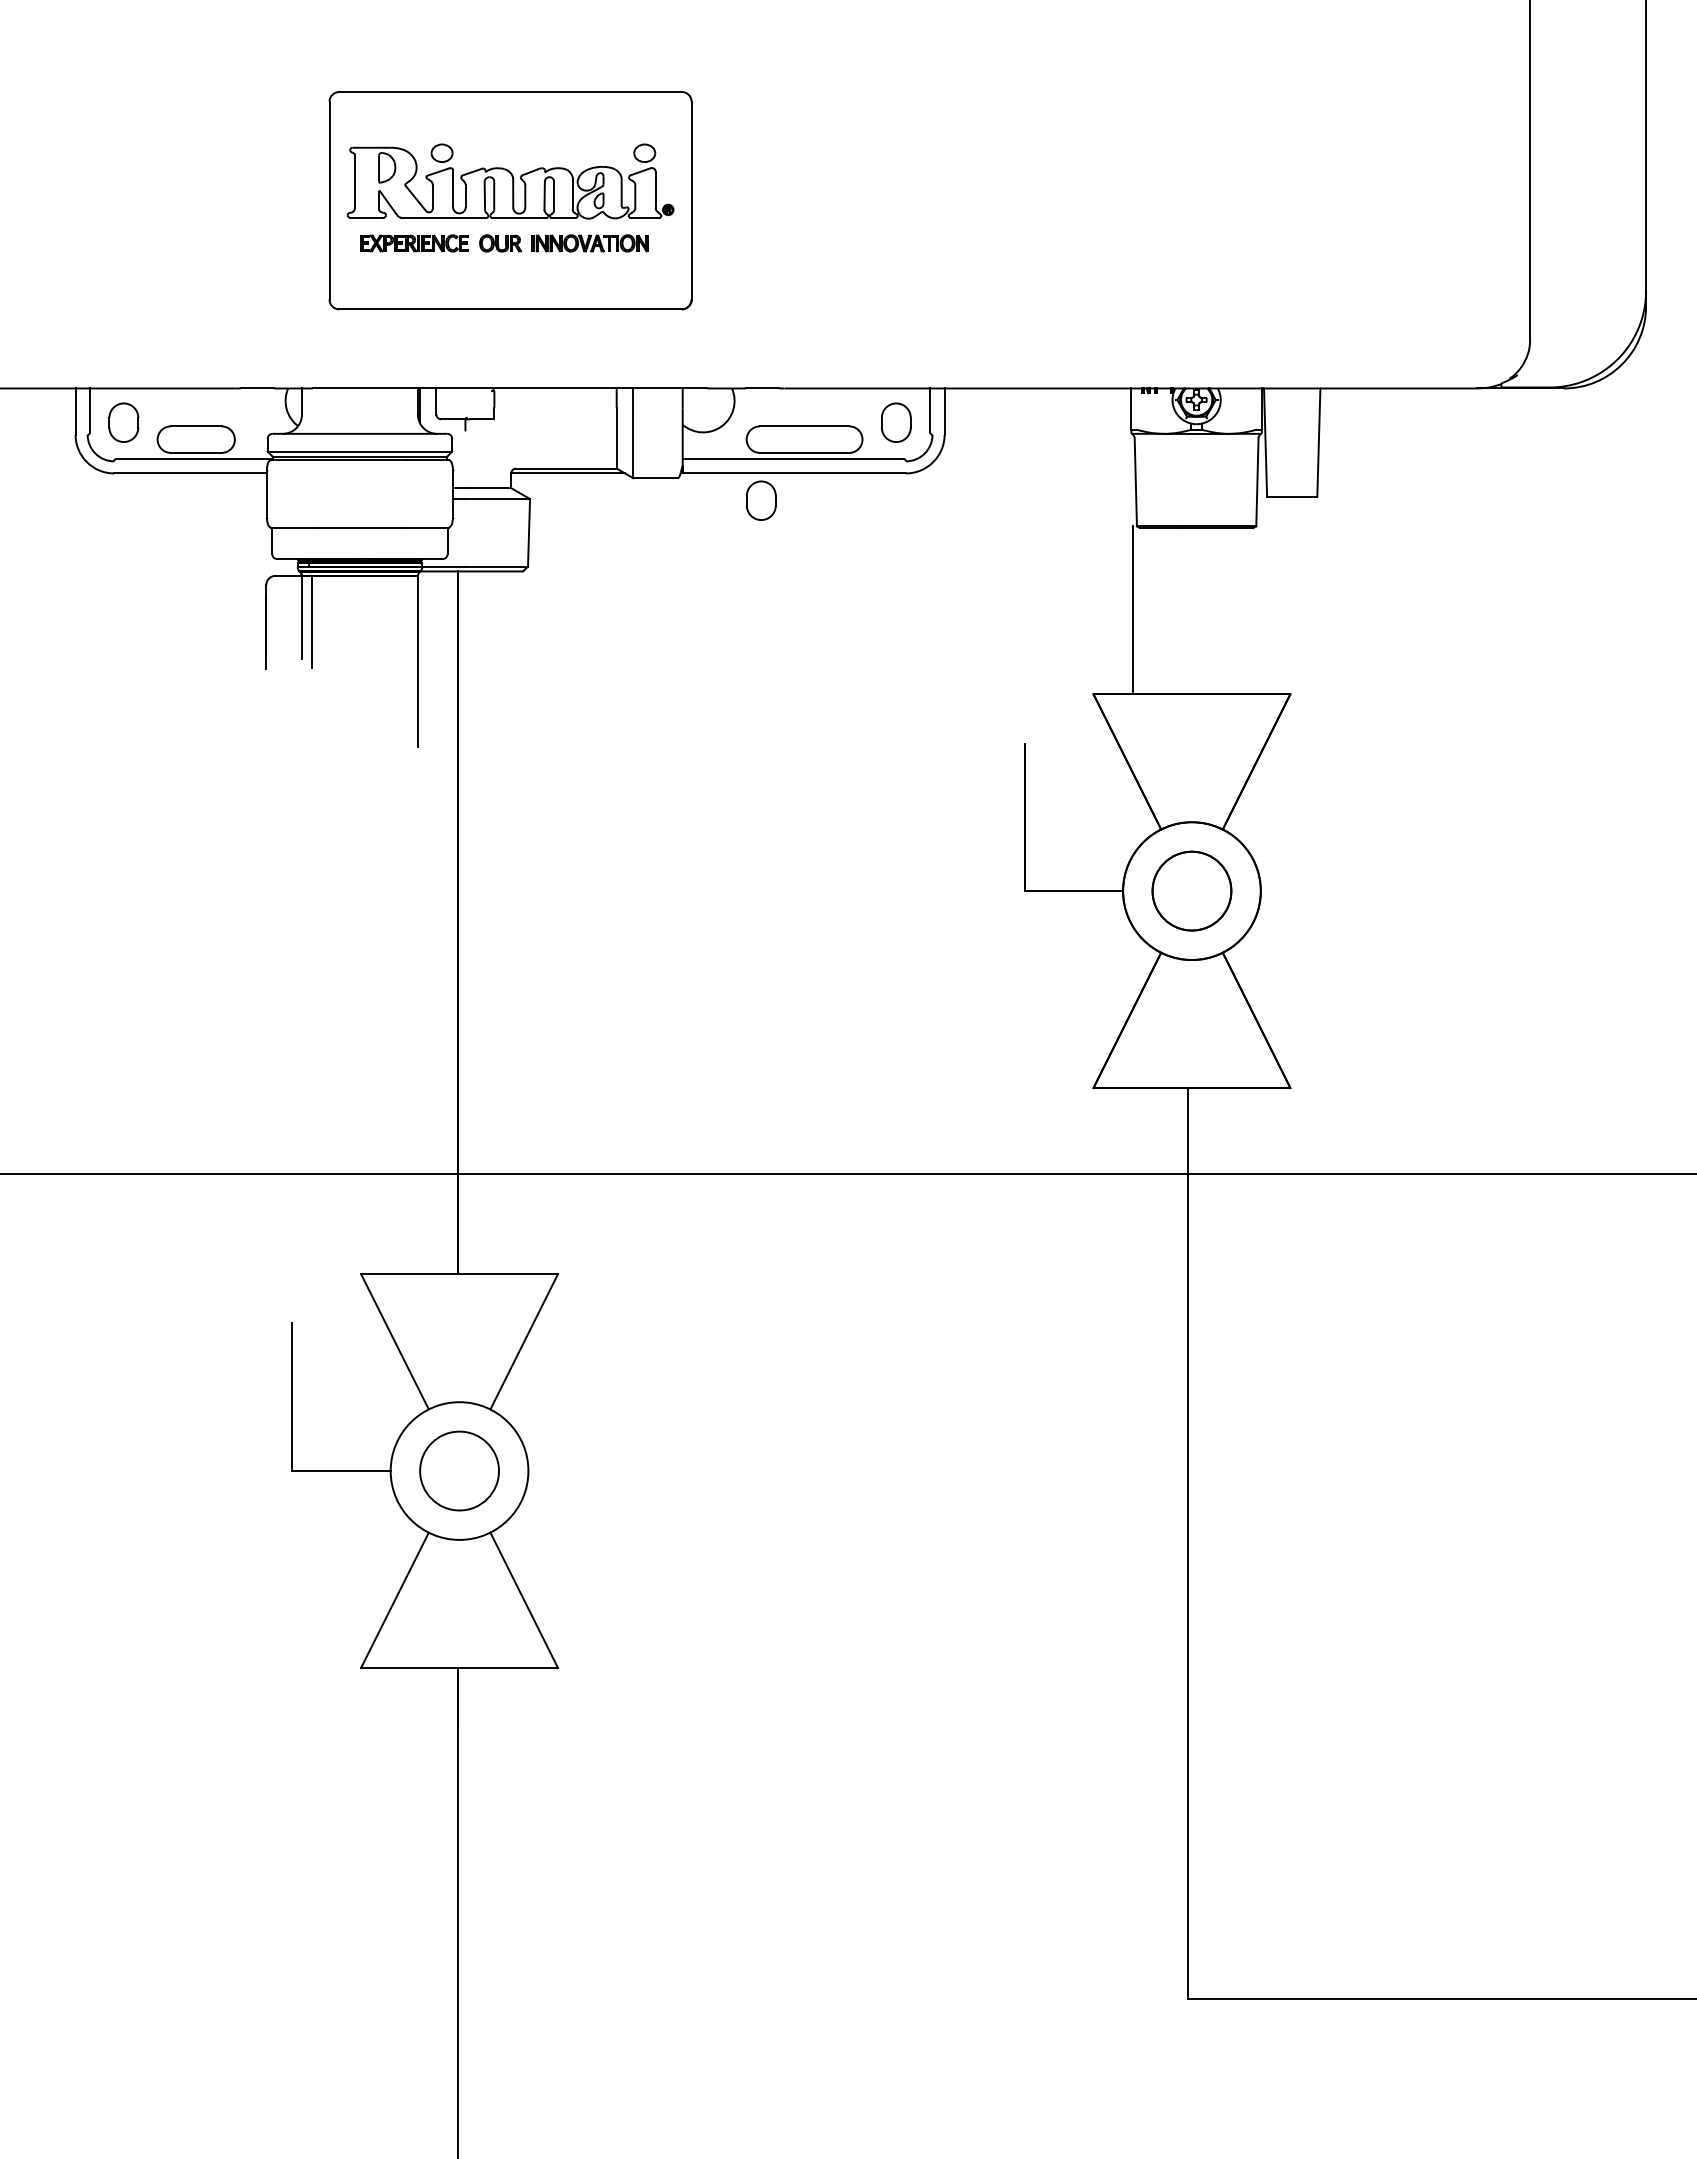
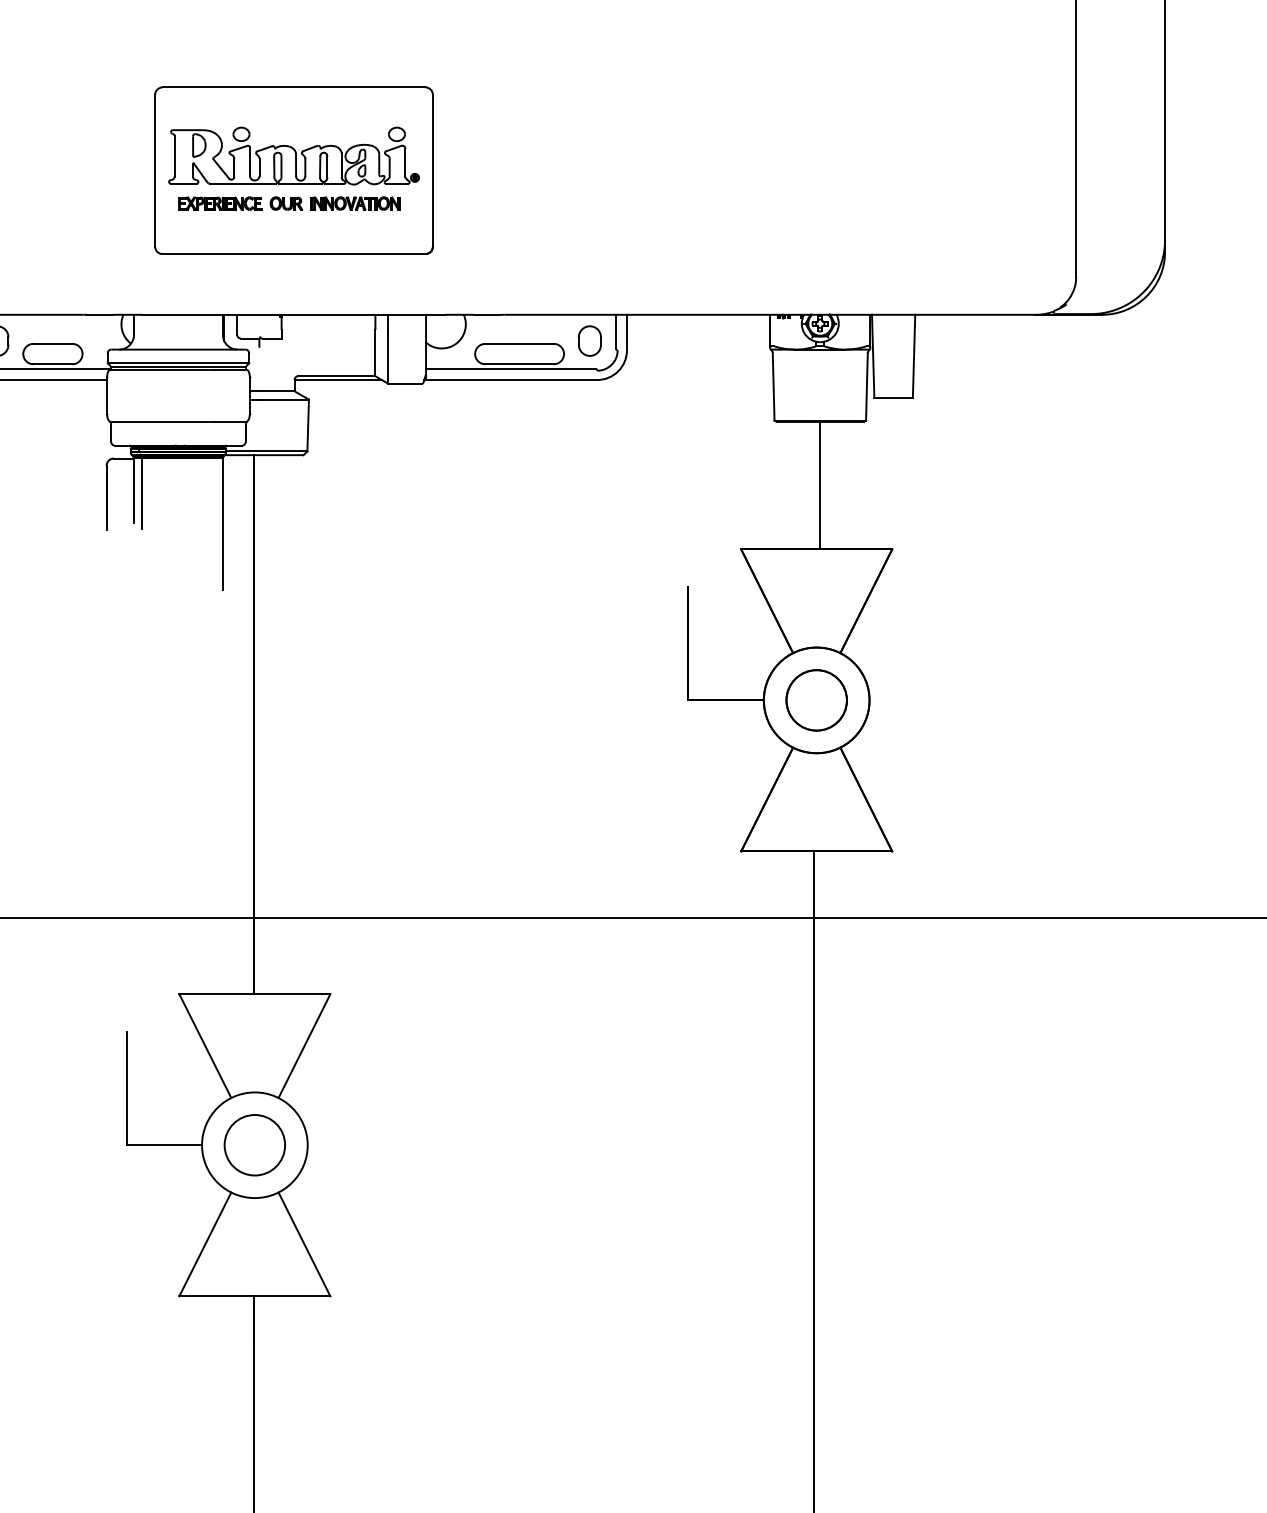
part: (761, 500) -> (486, 400), removed
line: (1132, 610) -> (820, 485), moved

